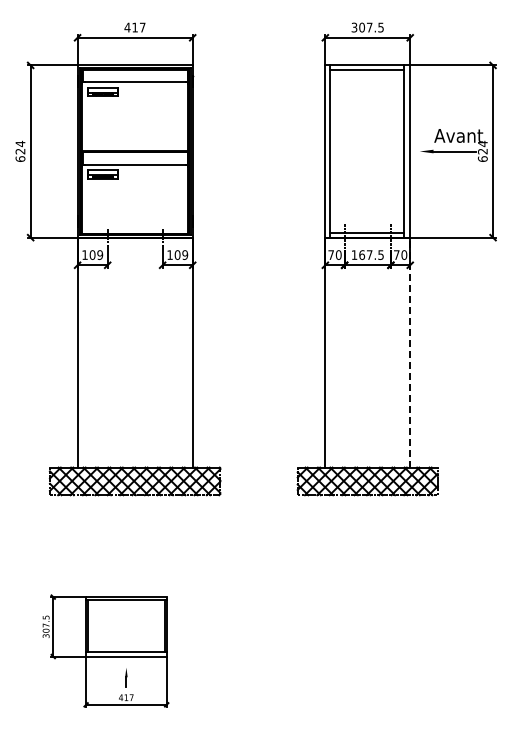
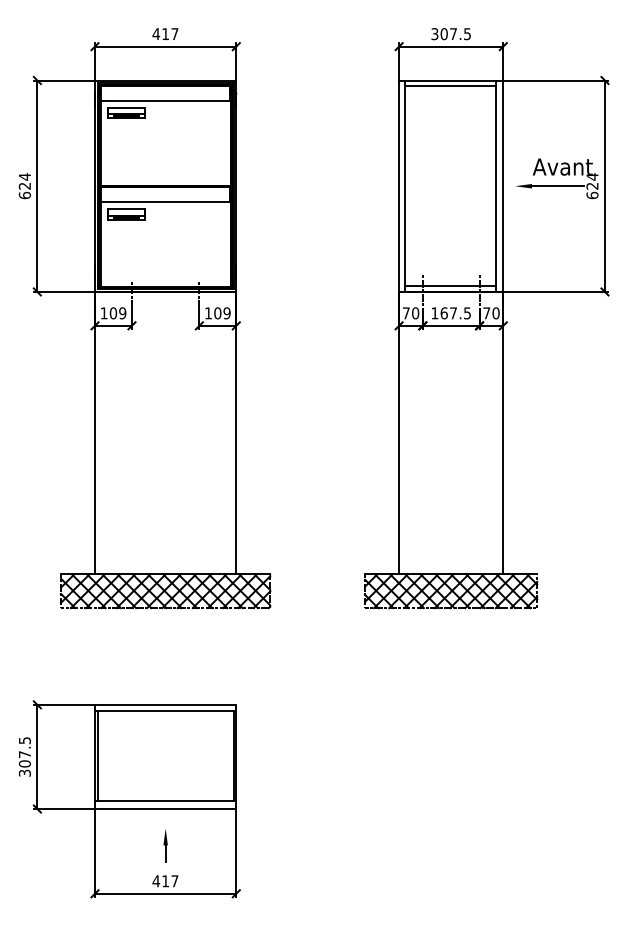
line: (410, 352) -> (503, 432), dashed -> solid
part: (105, 650) -> (129, 798), size x1.43

